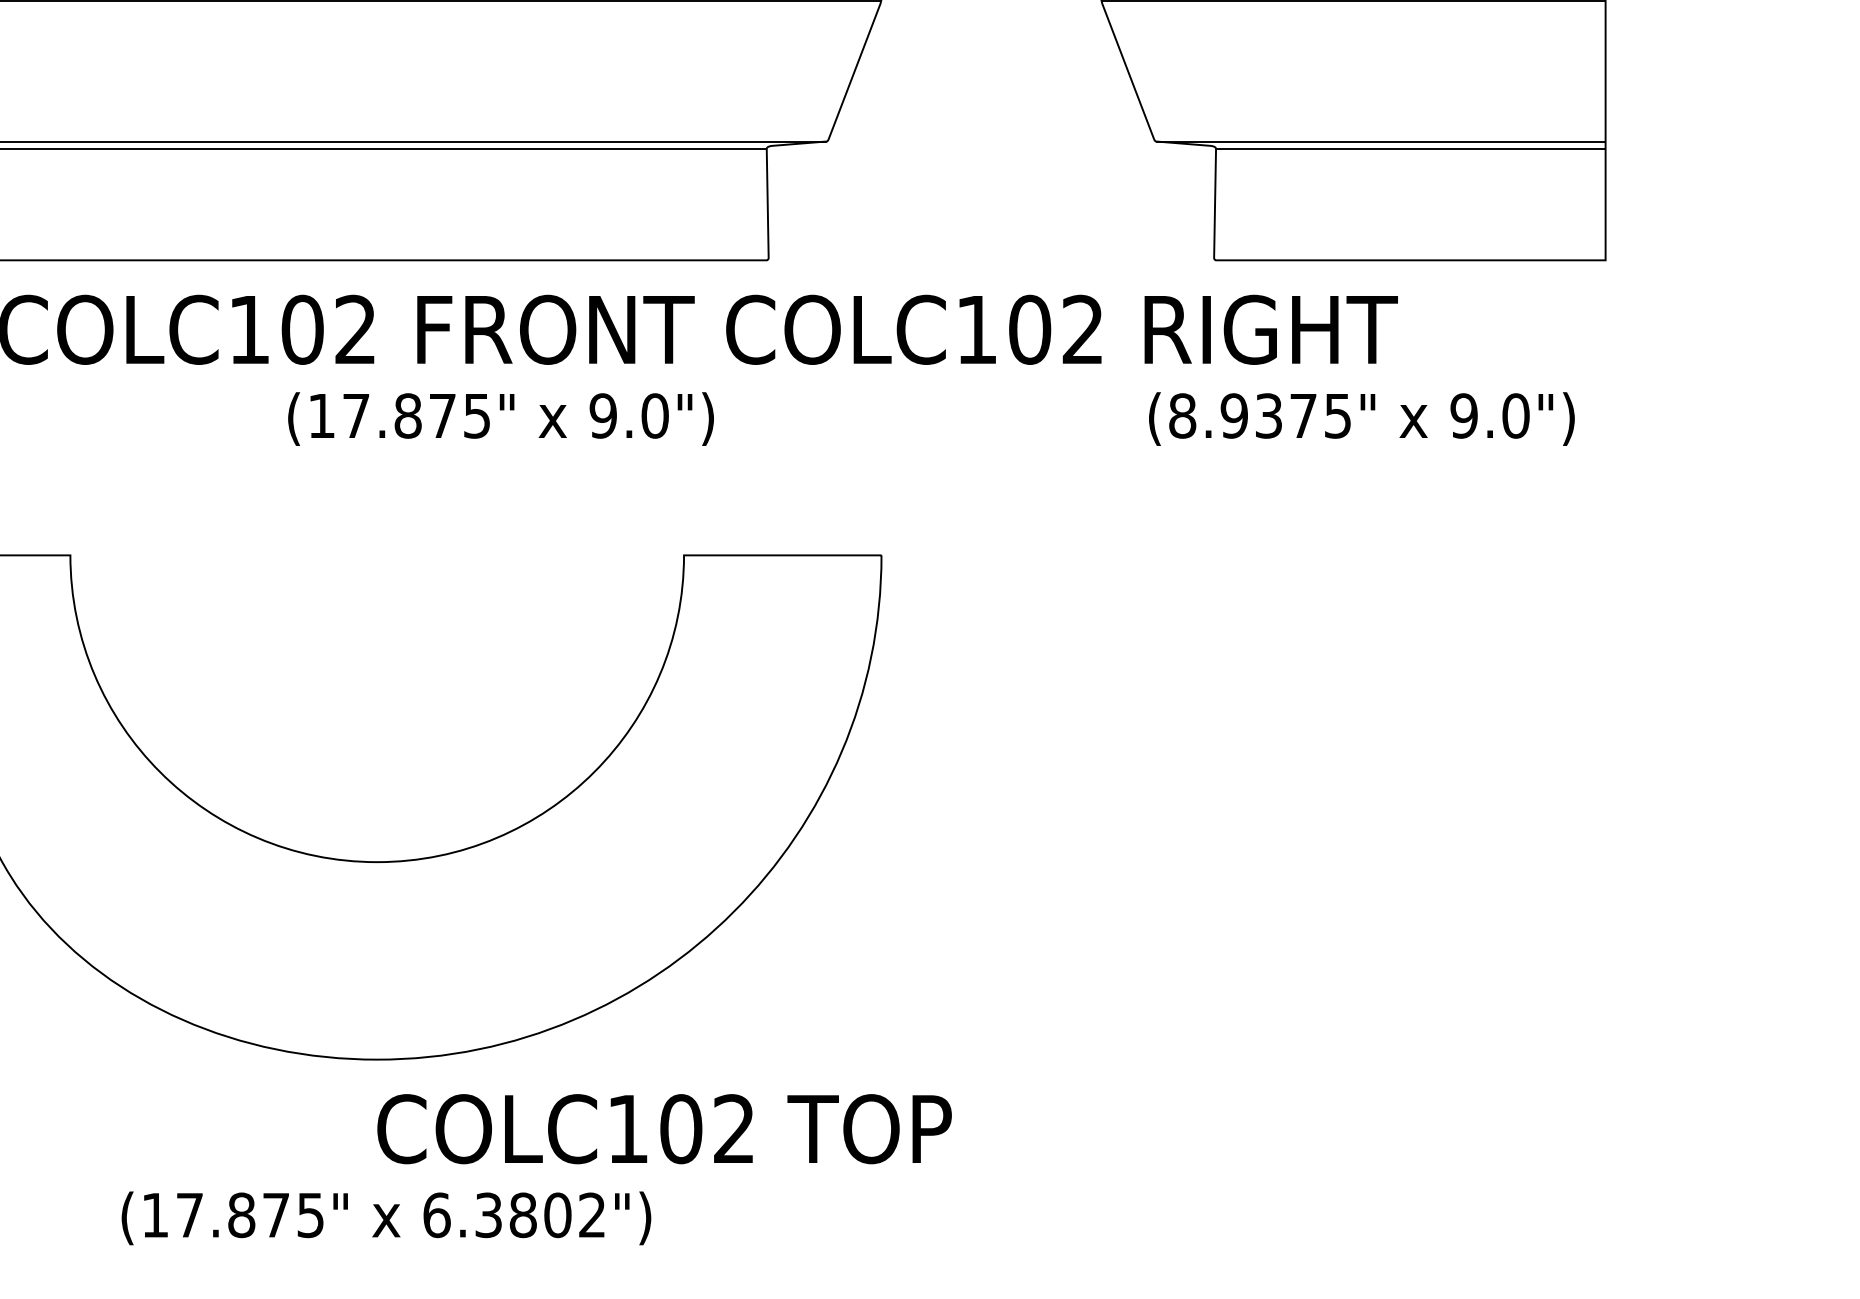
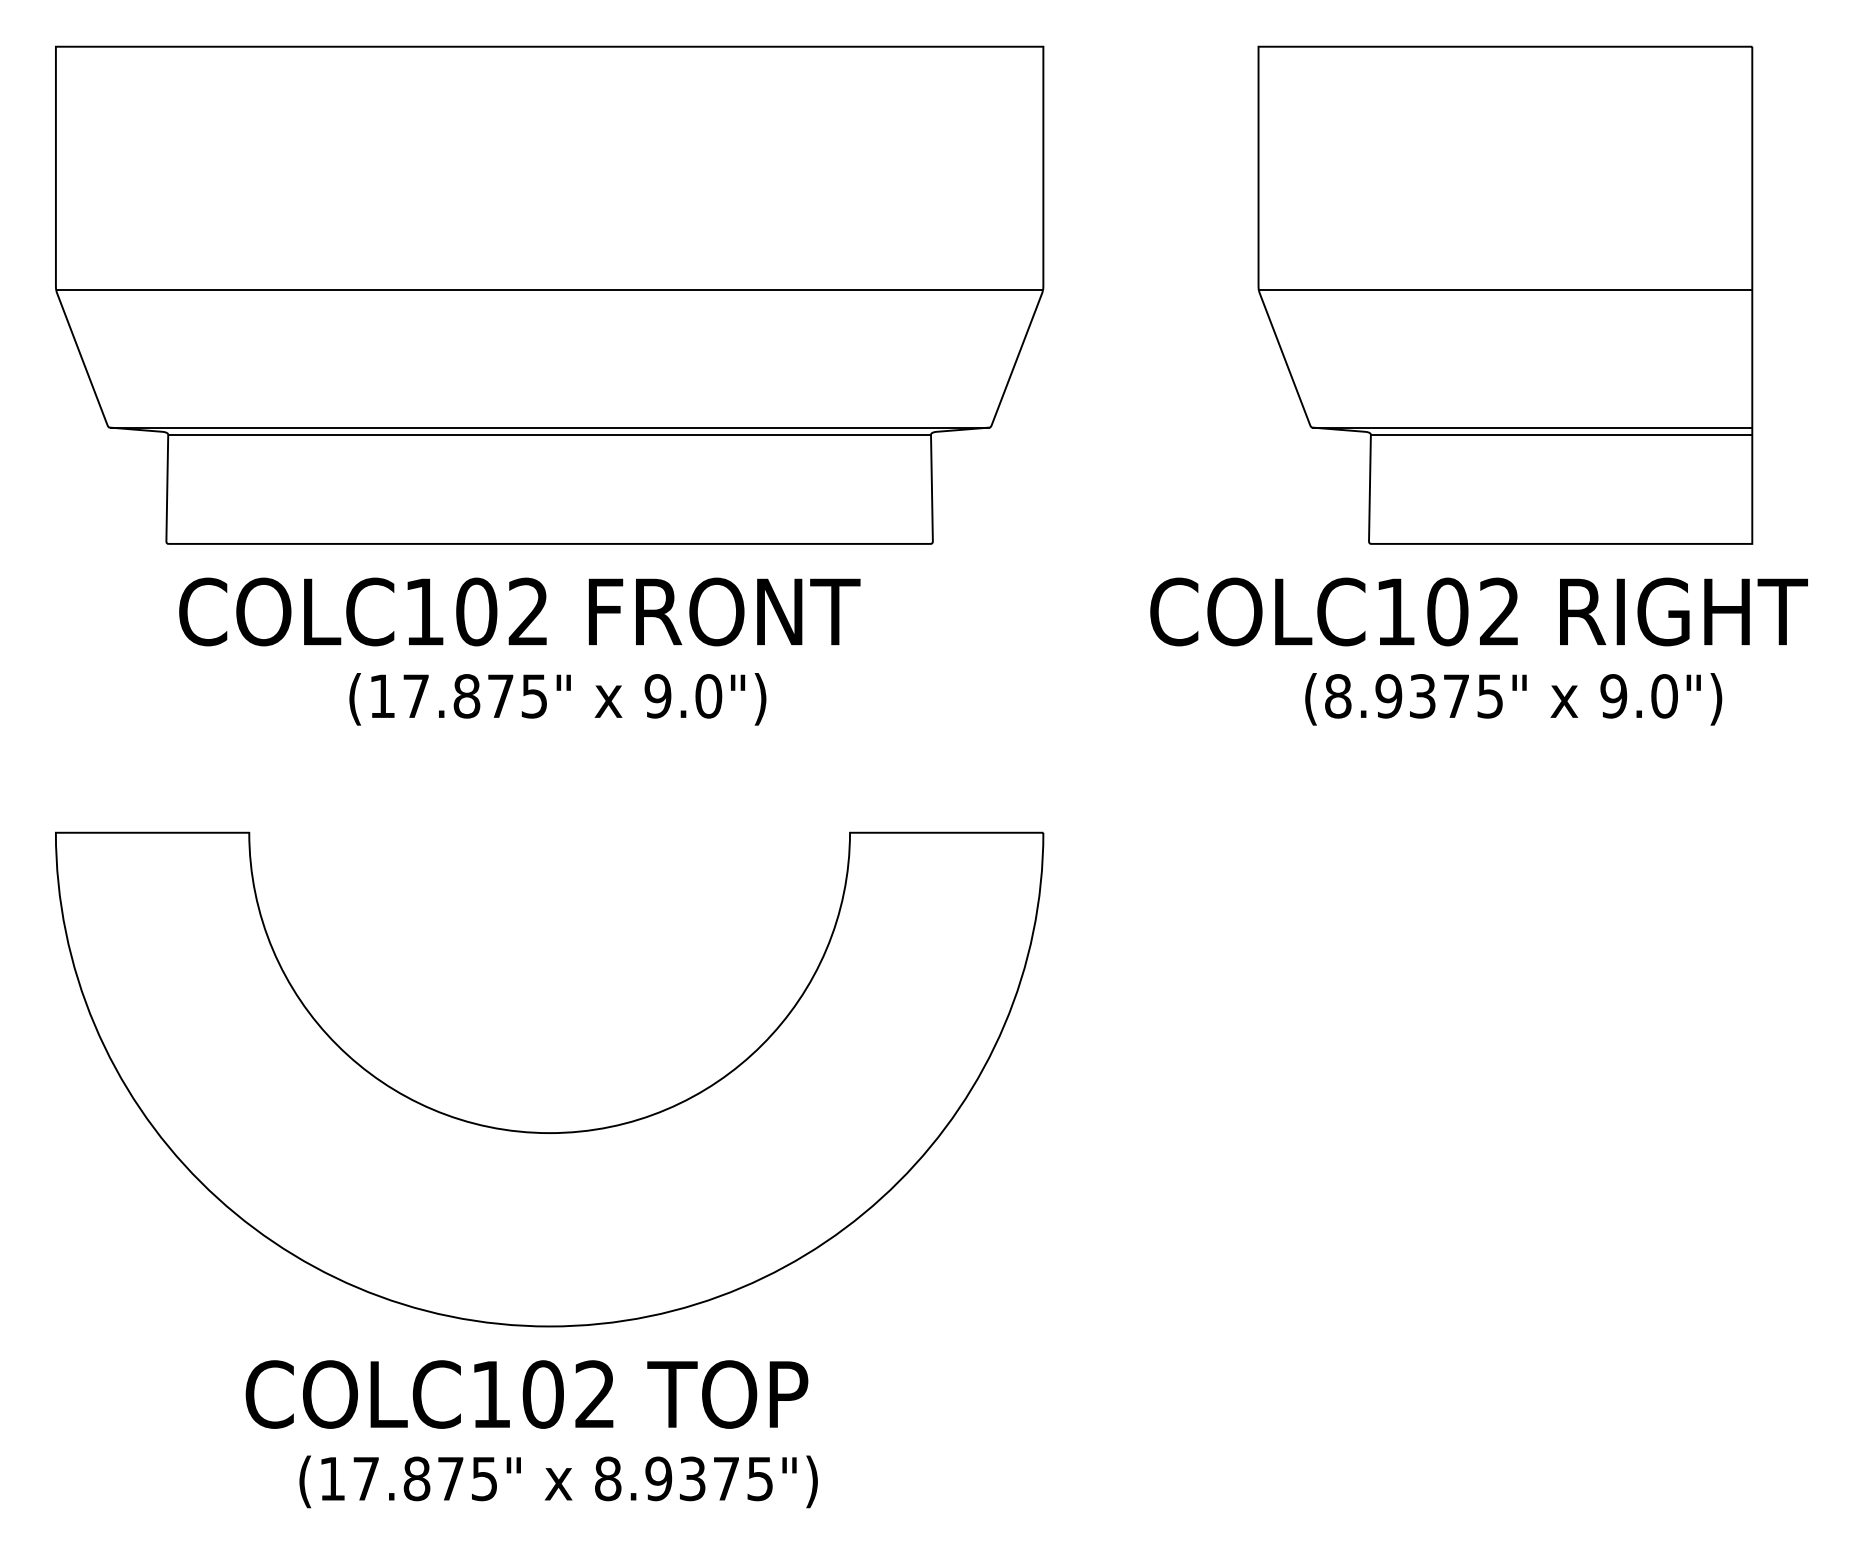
text: (1061, 329) -> (1478, 611), moved
text: (500, 419) -> (557, 699), moved
text: (664, 1129) -> (526, 1394), moved
text: (513, 1214) -> (683, 1478), 6.3802") -> 8.9375")

